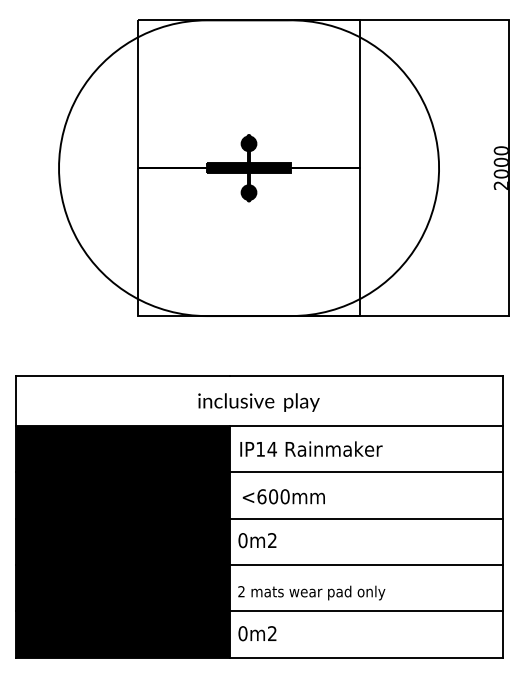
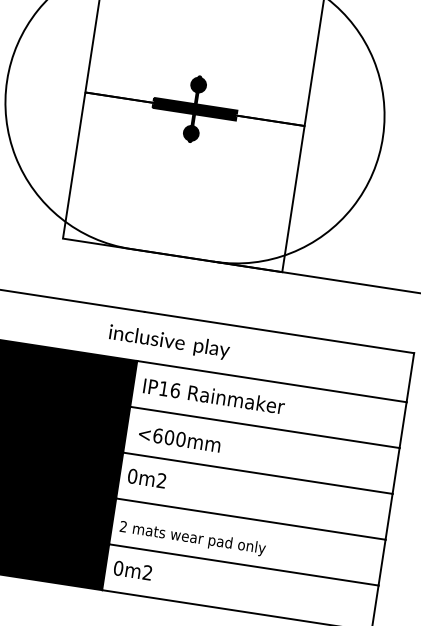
text: (272, 448) -> (175, 389), IP14 -> IP16

